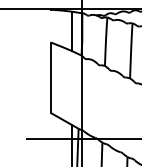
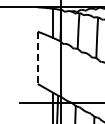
line: (50, 78) -> (37, 58), solid -> dashed

